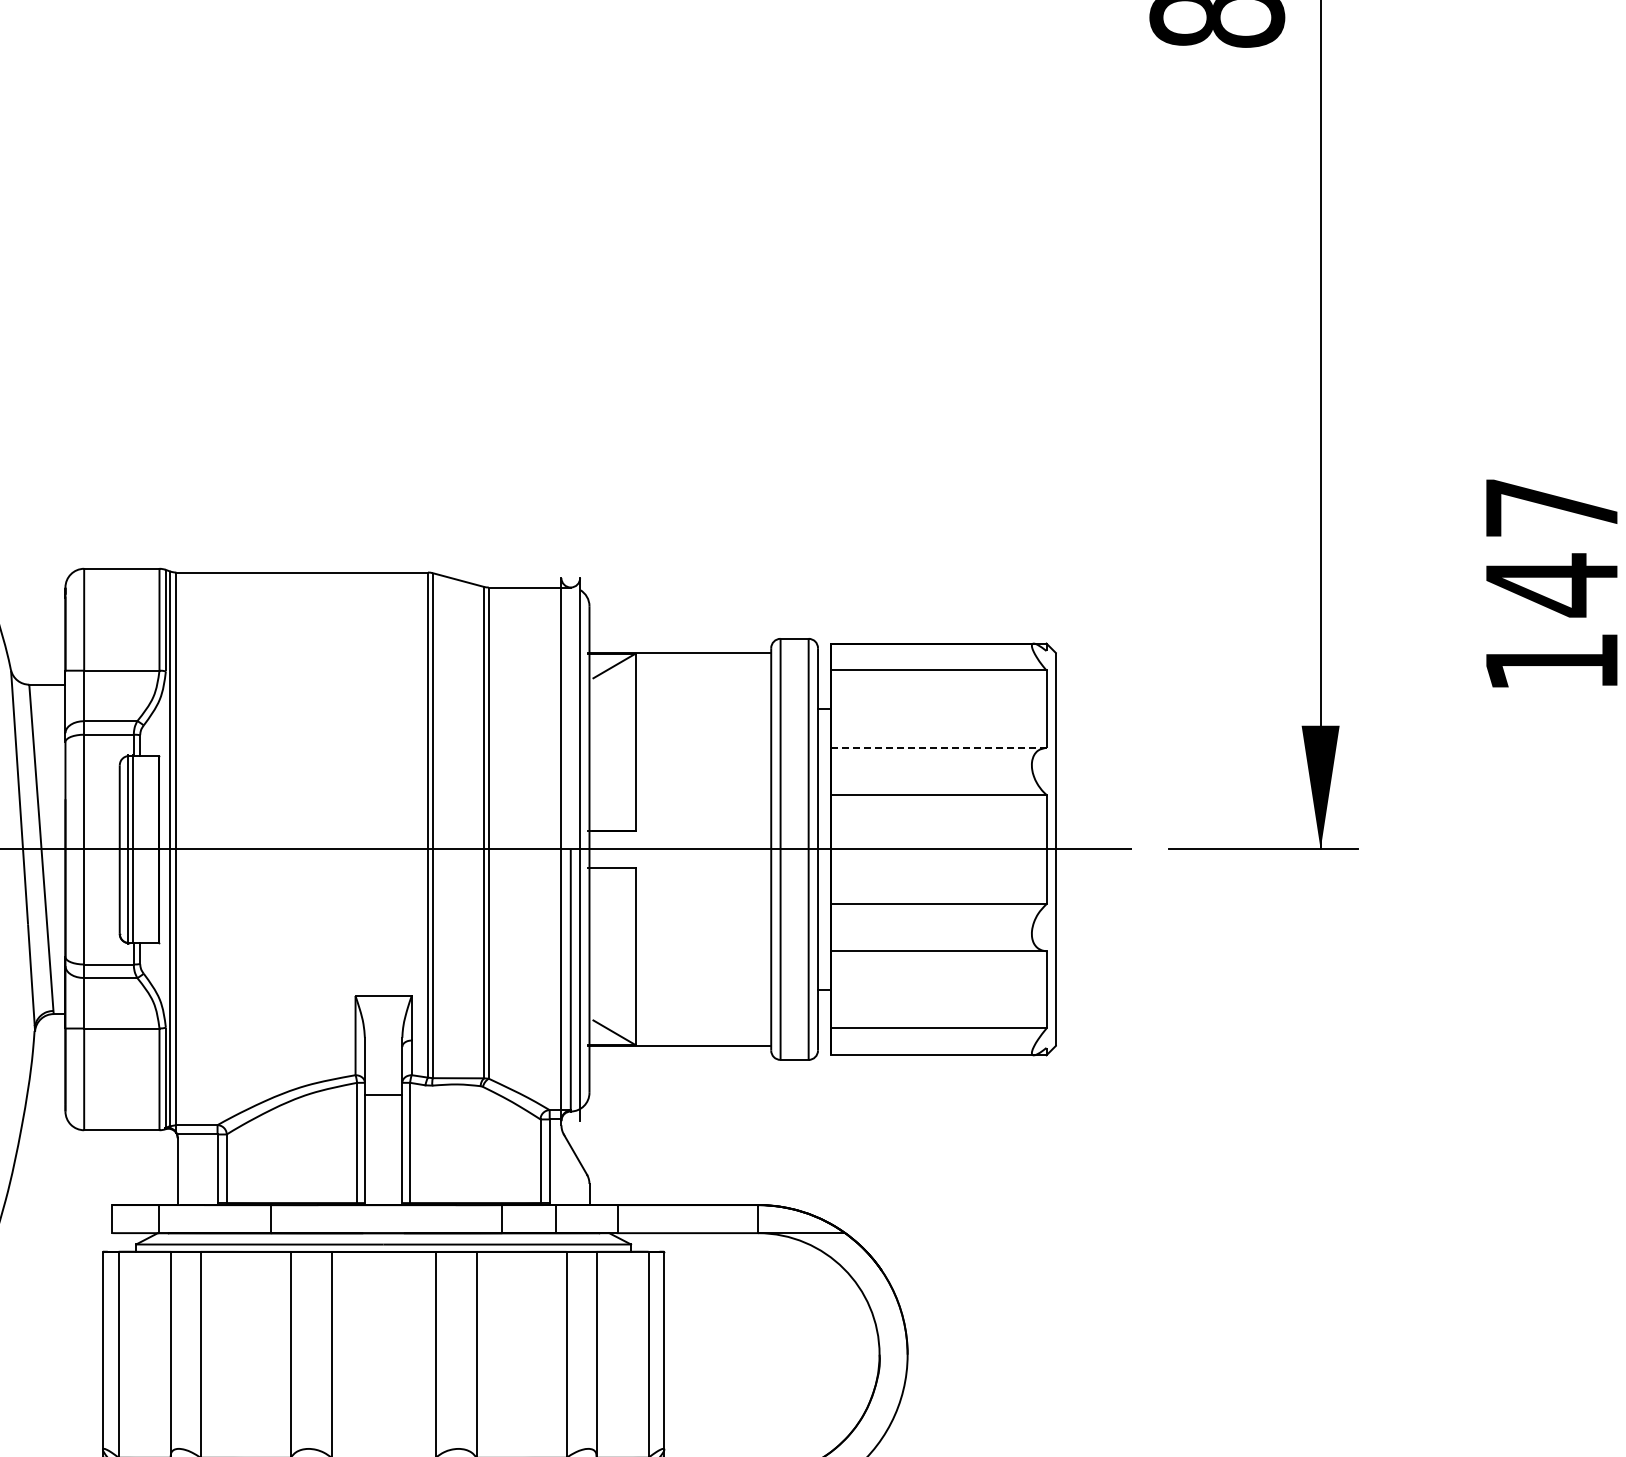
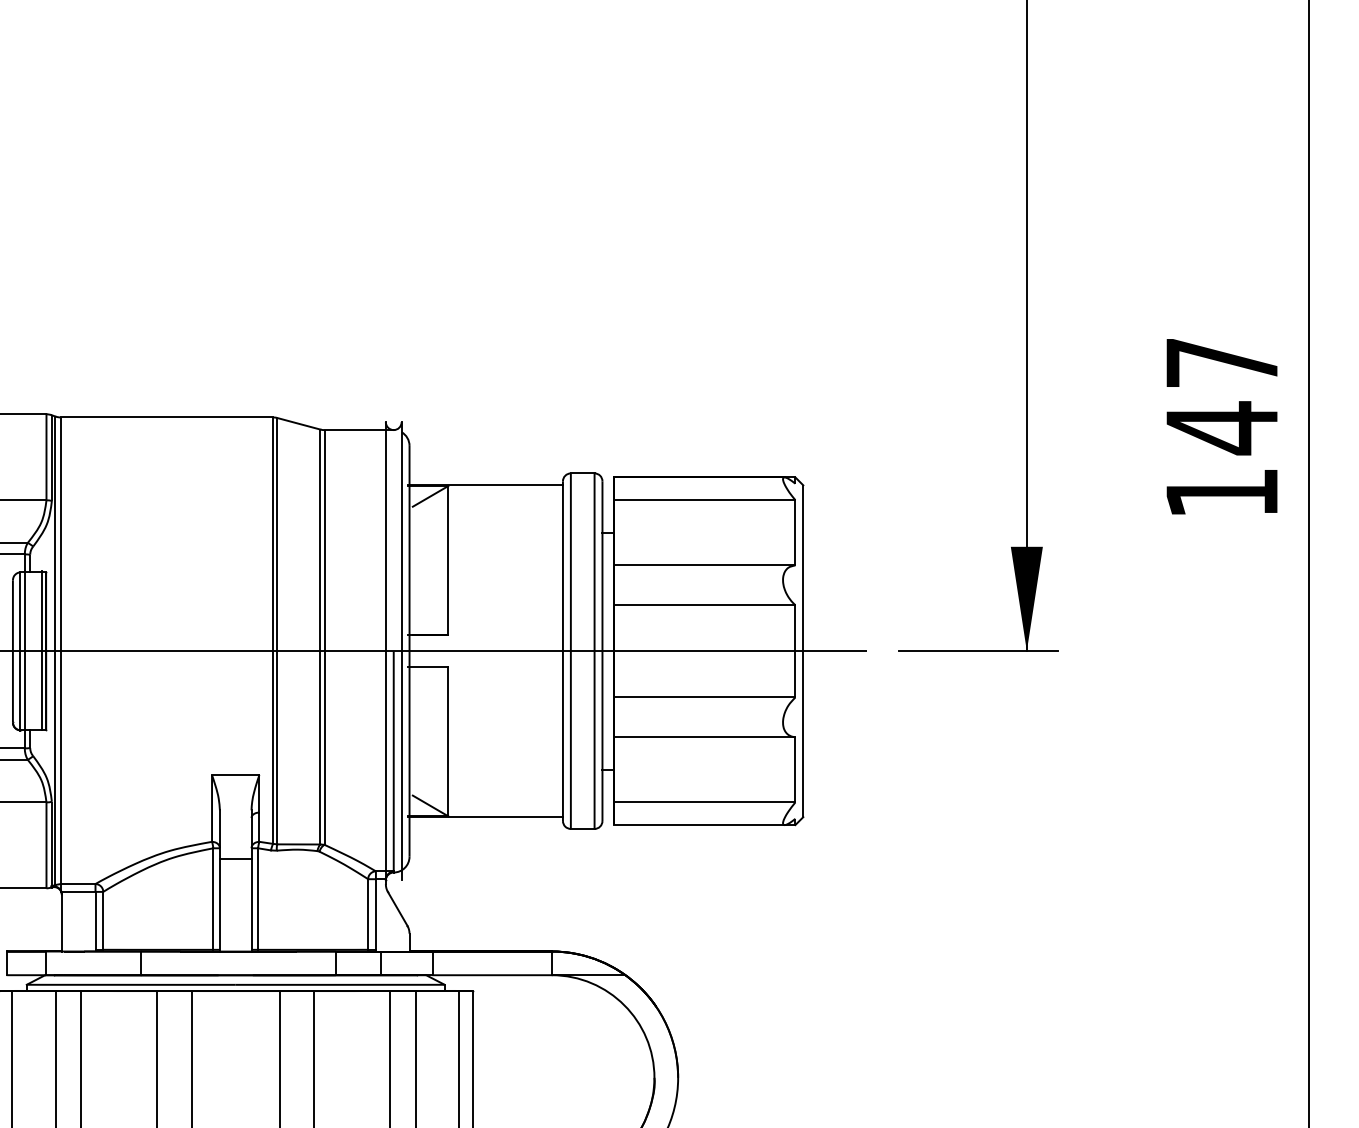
line: (938, 747) -> (704, 565), dashed -> solid
line: (153, 848) -> (41, 650), added

